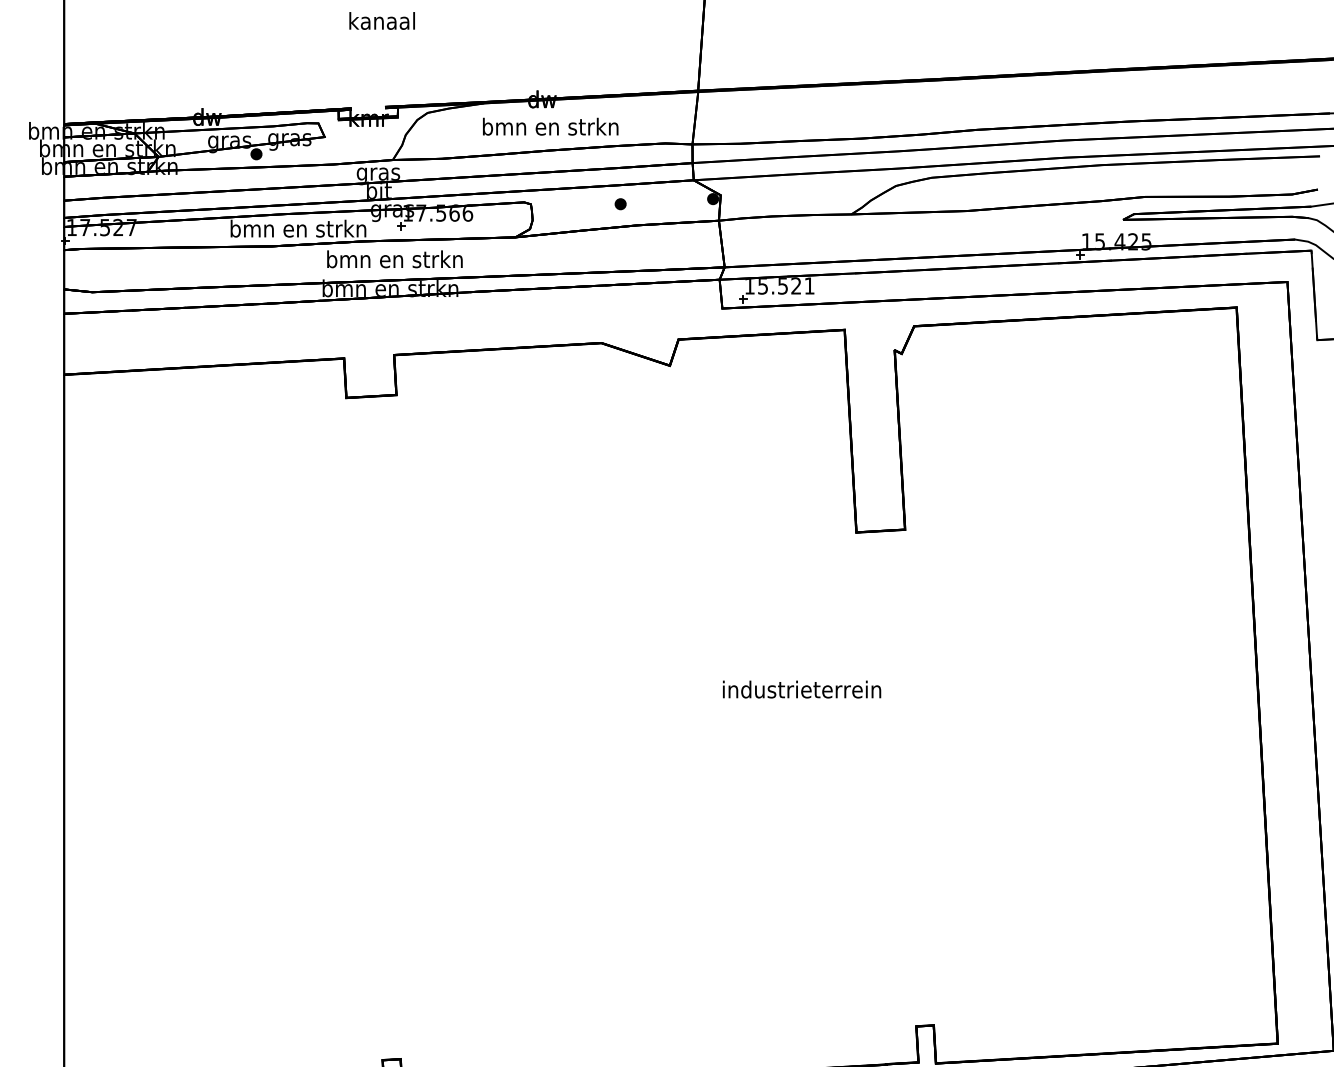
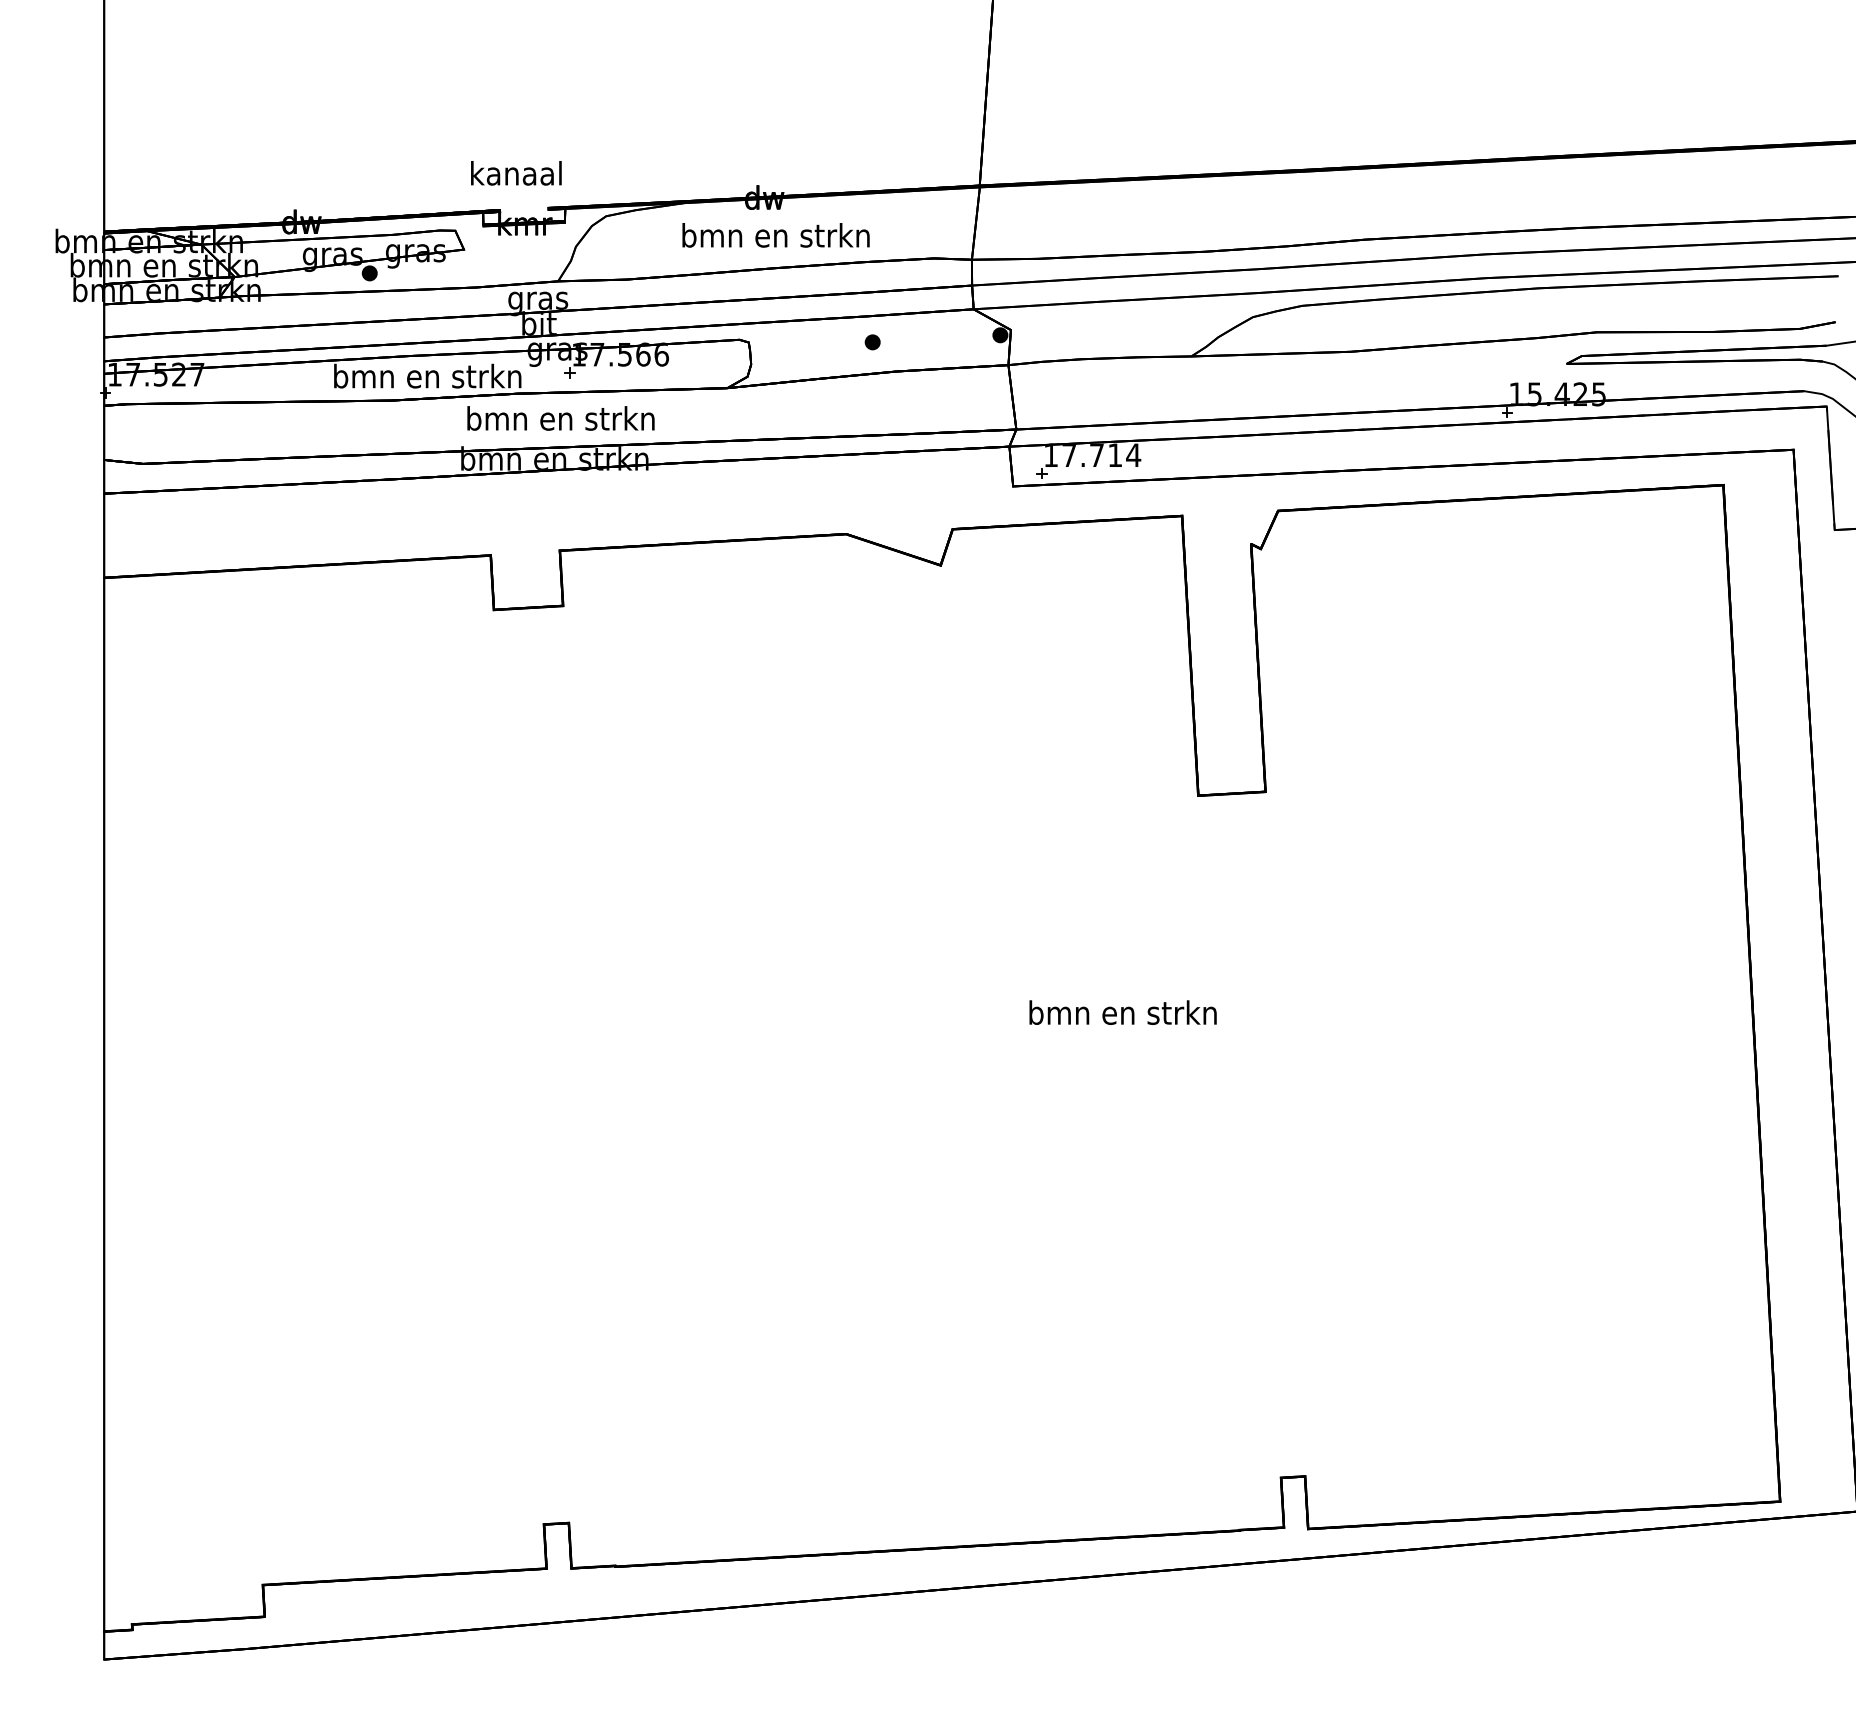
text: (382, 21) -> (516, 173), moved
text: (786, 286) -> (1101, 455), 15.521 -> 17.714
text: (802, 689) -> (1123, 1012), industrieterrein -> bmn en strkn

